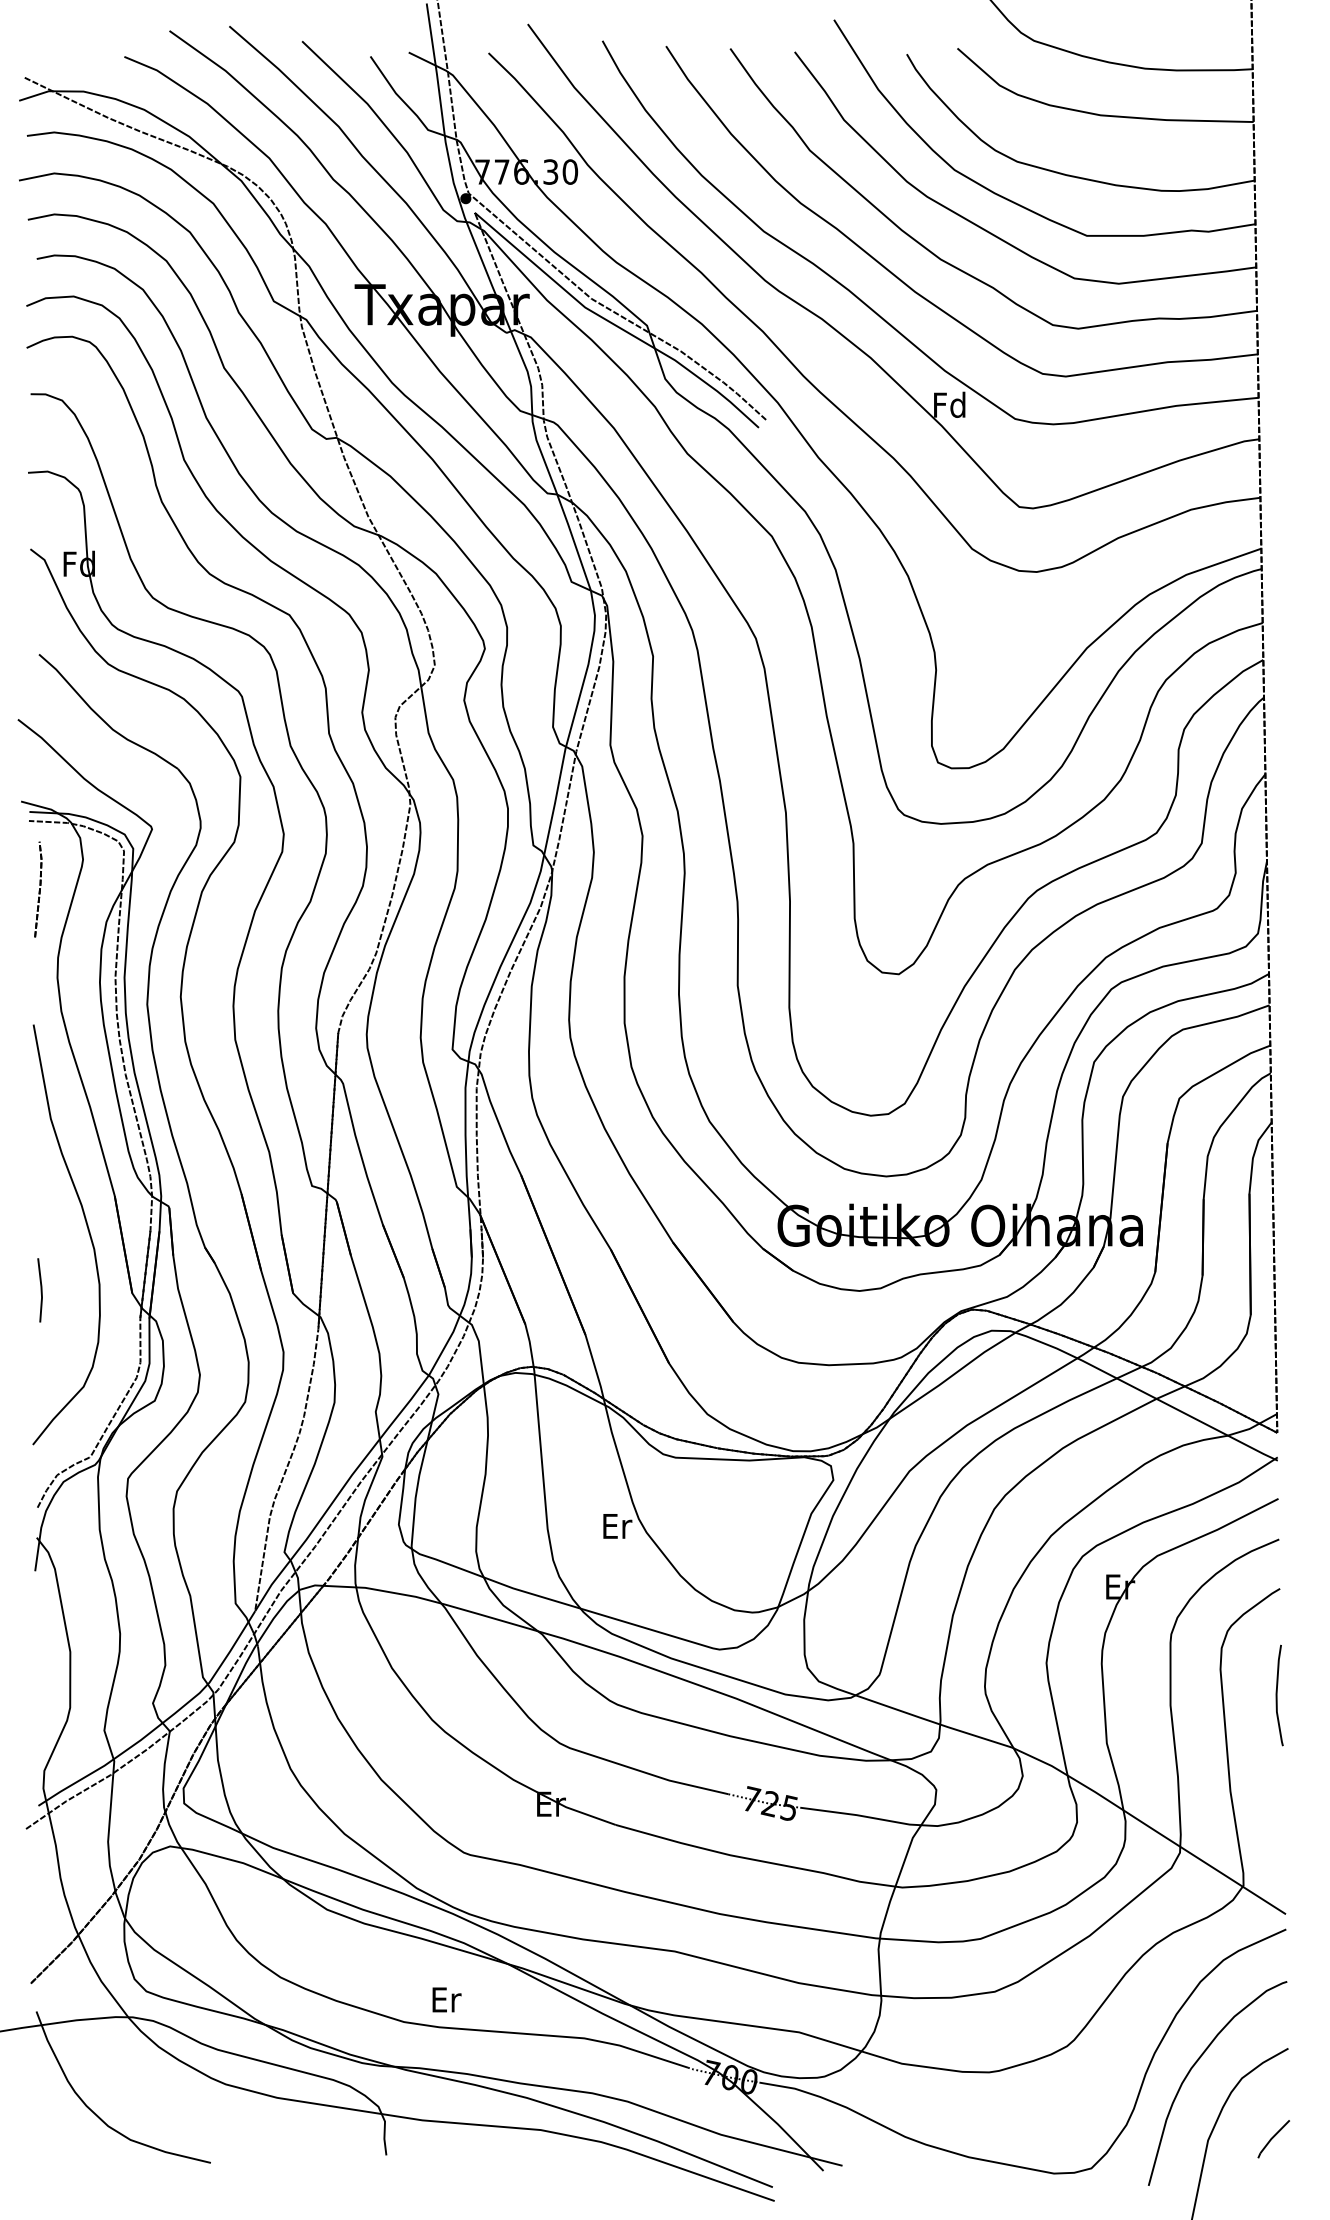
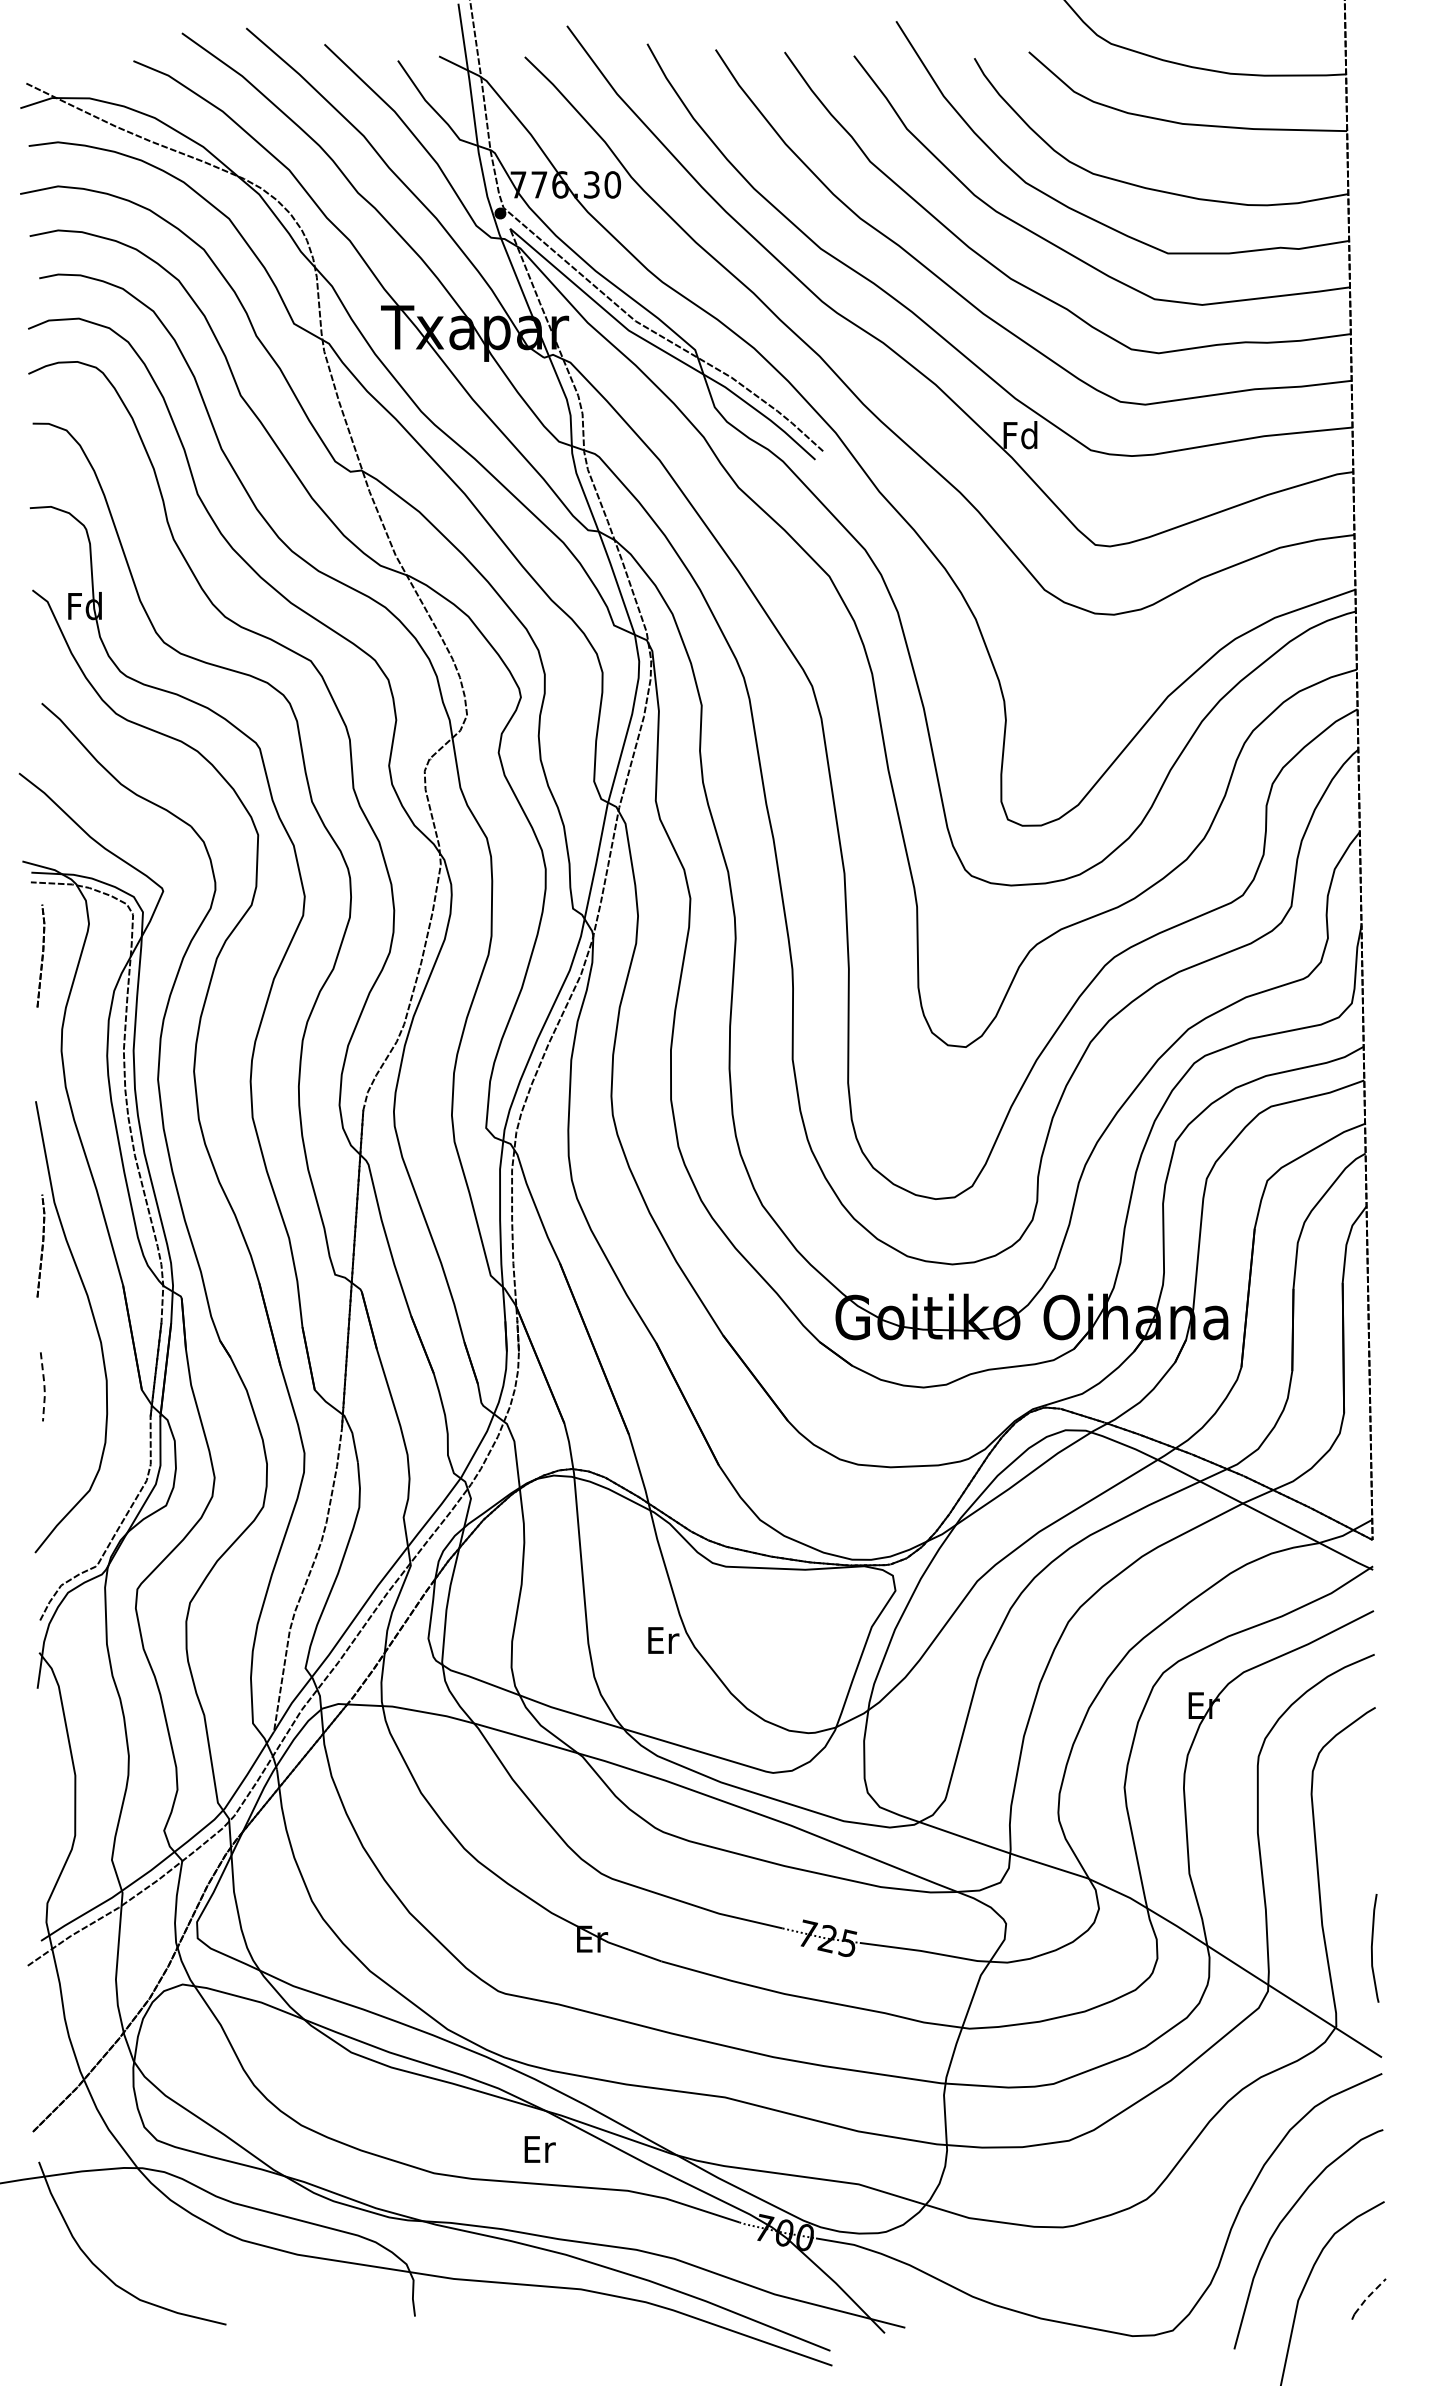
part: (37, 1158) -> (40, 1245), added
line: (41, 1290) -> (44, 1386), solid -> dashed
curve: (1277, 1695) -> (1372, 1948), moved
text: (446, 1999) -> (539, 2149), moved
line: (1273, 2136) -> (1368, 2296), solid -> dashed

